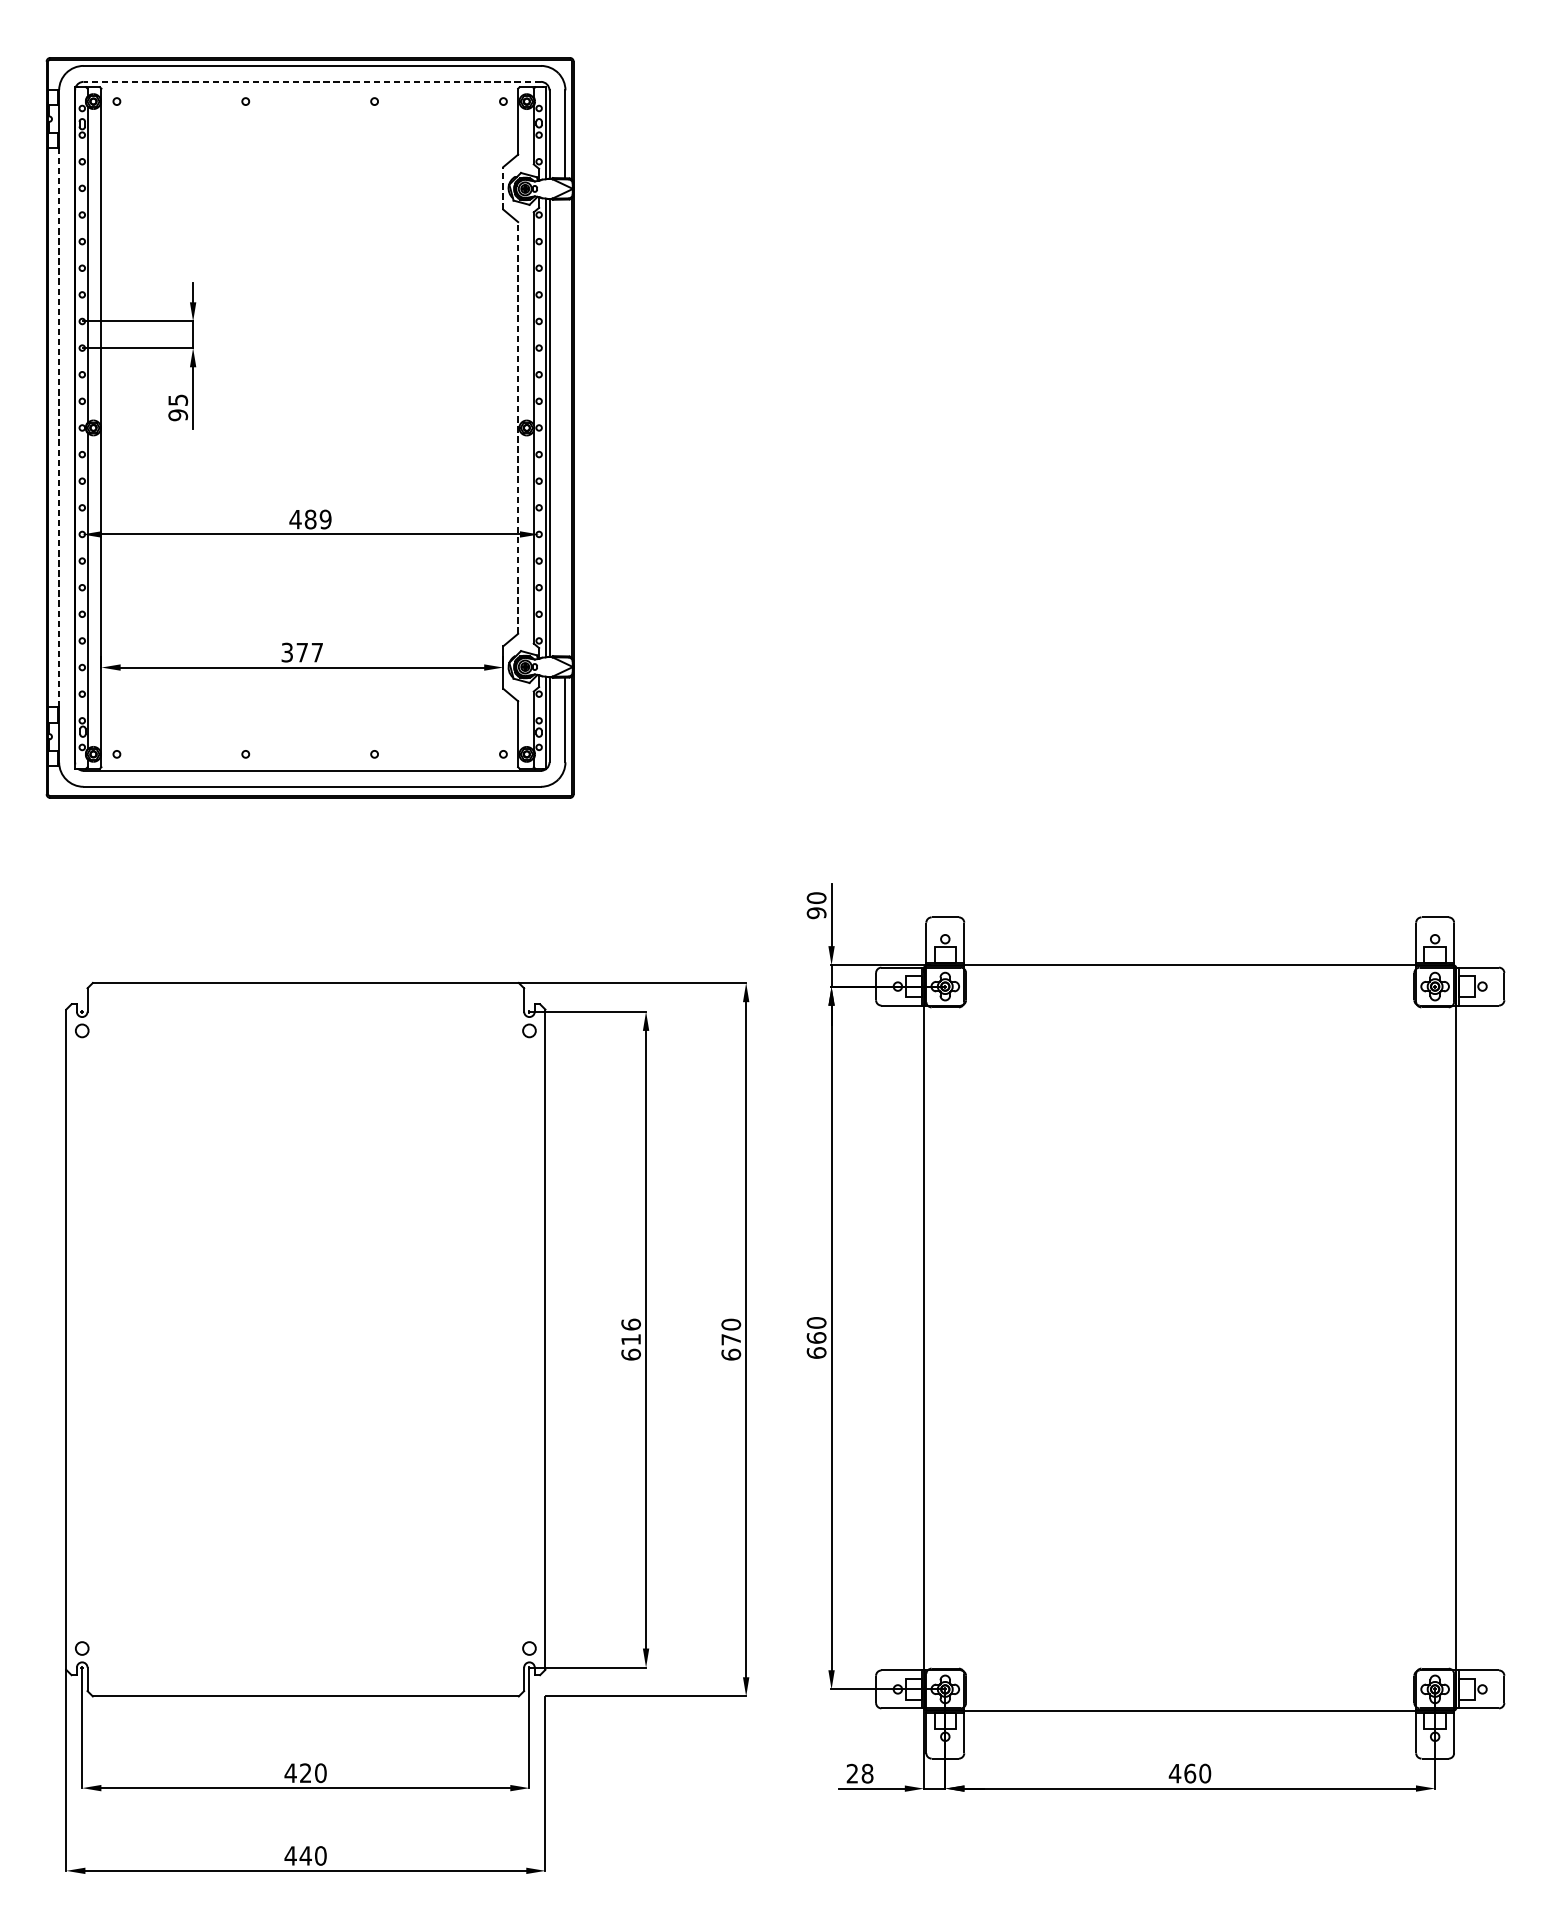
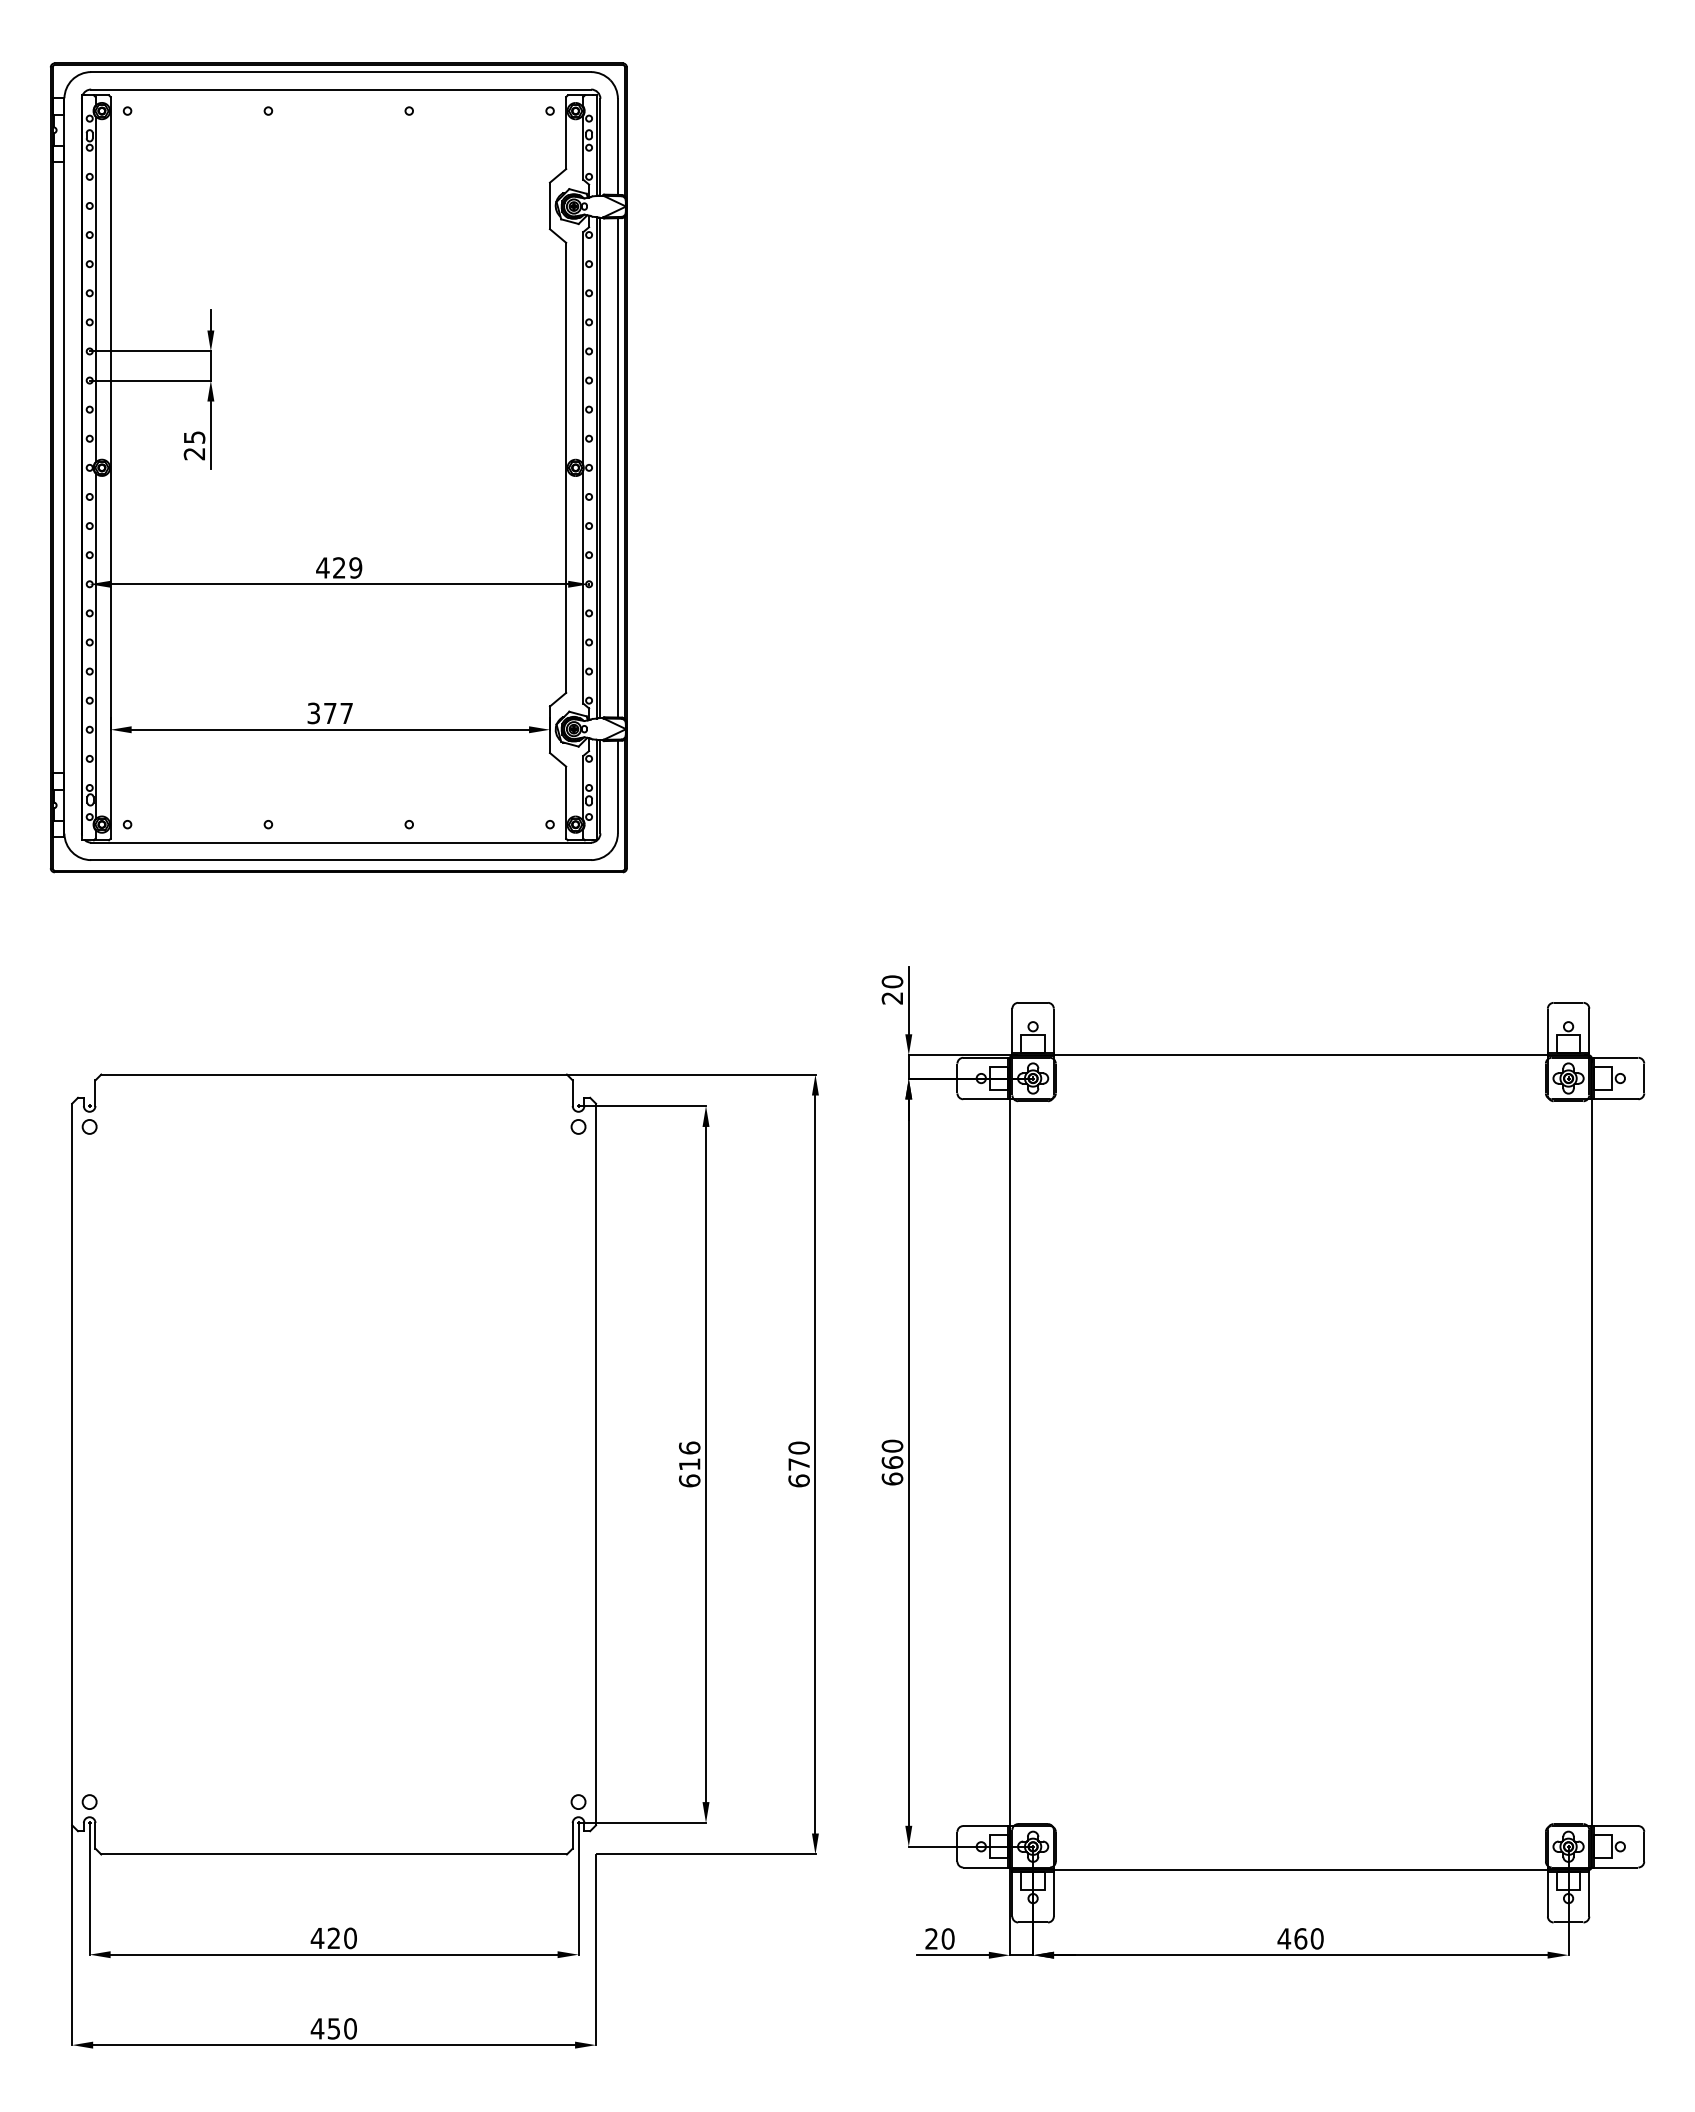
line: (312, 81) -> (341, 89), dashed -> solid
line: (503, 187) -> (550, 205), dashed -> solid
text: (178, 414) -> (194, 453), 95 -> 25
line: (59, 427) -> (64, 467), dashed -> solid
line: (518, 427) -> (566, 467), dashed -> solid
line: (565, 427) -> (617, 467), added
text: (310, 519) -> (339, 567), 489 -> 429
text: (816, 912) -> (892, 997), 90 -> 20
text: (866, 1773) -> (947, 1938), 28 -> 20
text: (305, 1855) -> (333, 2028), 440 -> 450

